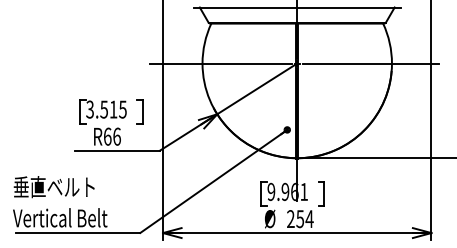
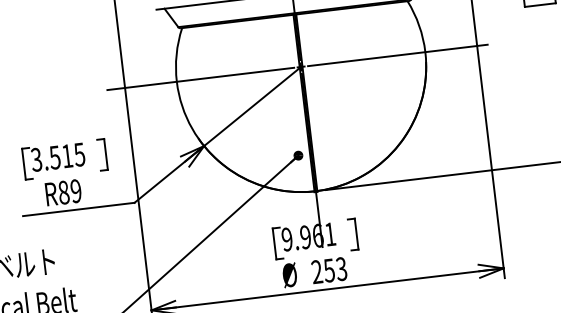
text: (111, 136) -> (68, 191), R66 -> R89
text: (309, 219) -> (341, 269), 254 -> 253

